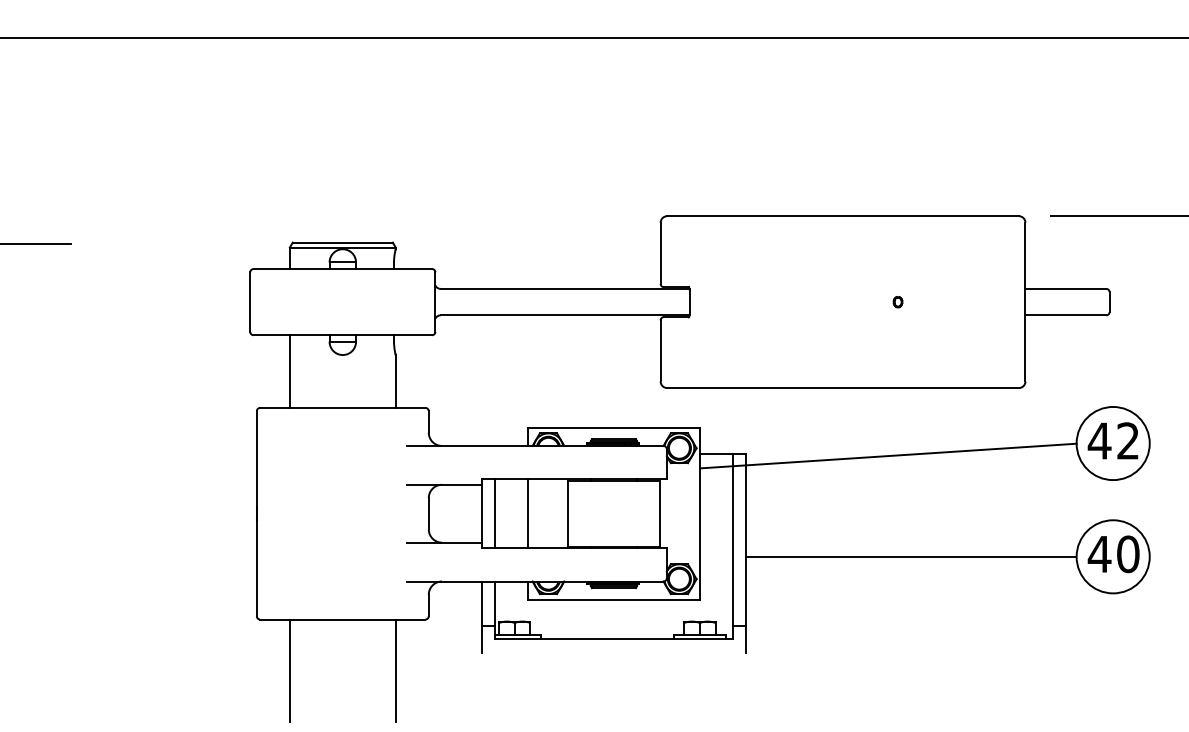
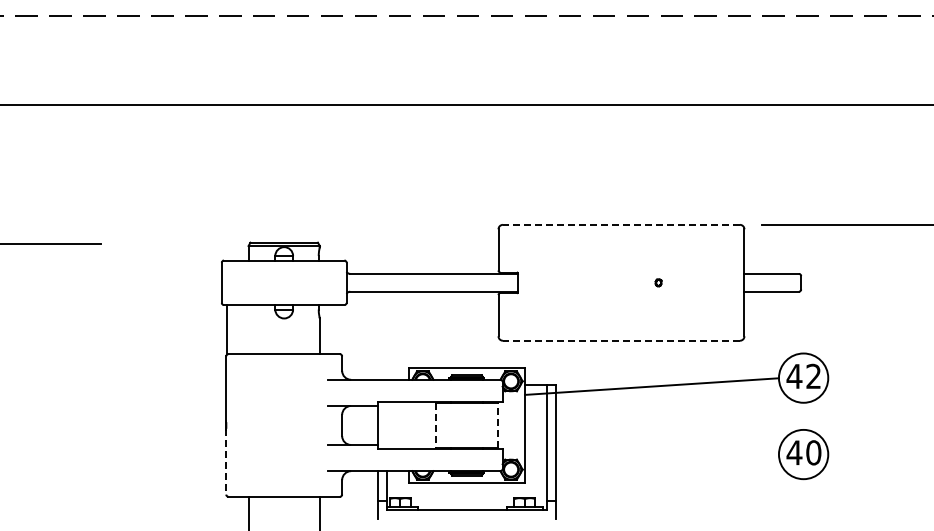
line: (843, 215) -> (621, 224), solid -> dashed
line: (289, 371) -> (226, 329), moved
line: (843, 387) -> (621, 340), solid -> dashed
line: (660, 512) -> (498, 424), solid -> dashed
line: (494, 513) -> (386, 425), removed
line: (528, 513) -> (409, 425), removed
line: (567, 513) -> (435, 425), solid -> dashed
line: (909, 556) -> (666, 454), removed
line: (257, 567) -> (226, 461), solid -> dashed

